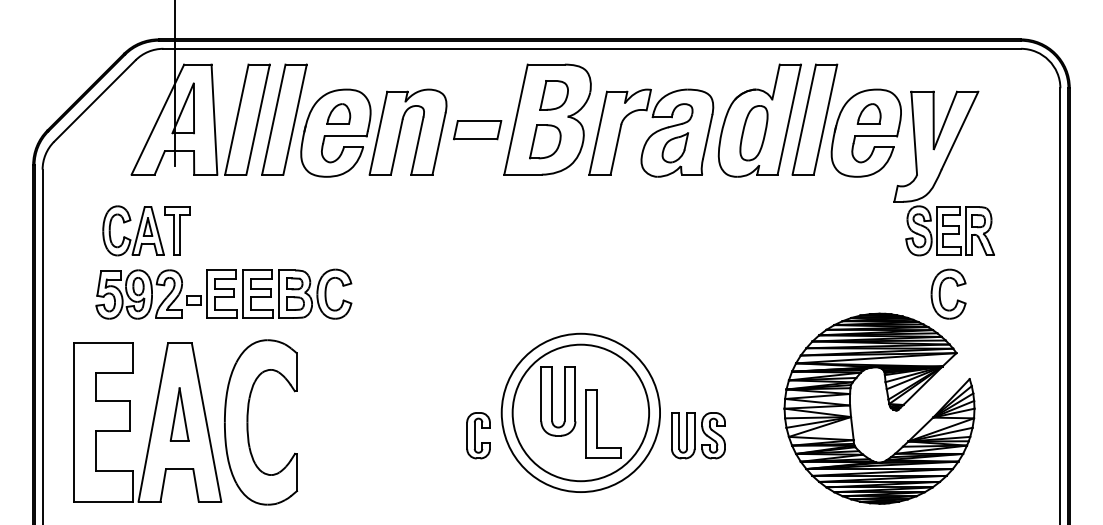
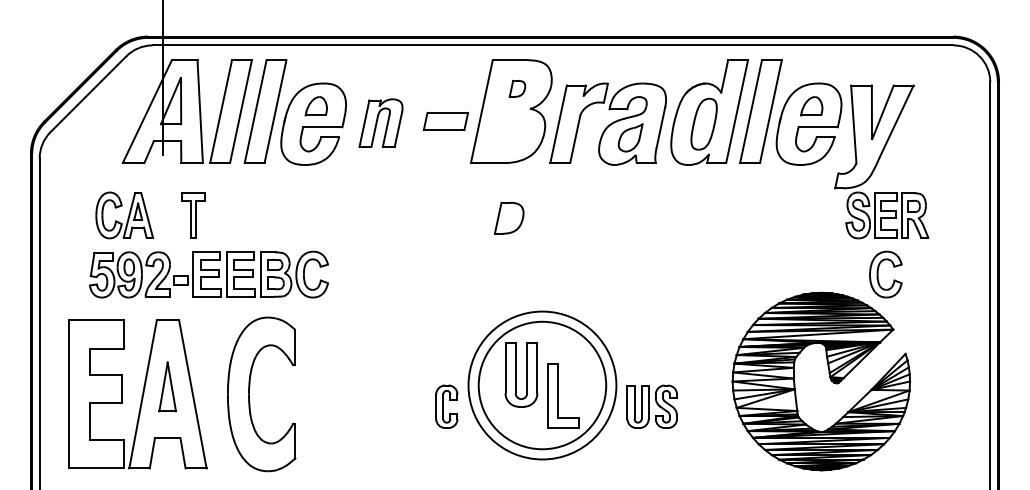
part: (554, 94) -> (517, 88), size x0.6
part: (407, 131) -> (380, 122), size x0.6
part: (545, 140) -> (509, 217), moved
part: (177, 230) -> (193, 215), moved
part: (247, 422) -> (249, 394), moved

